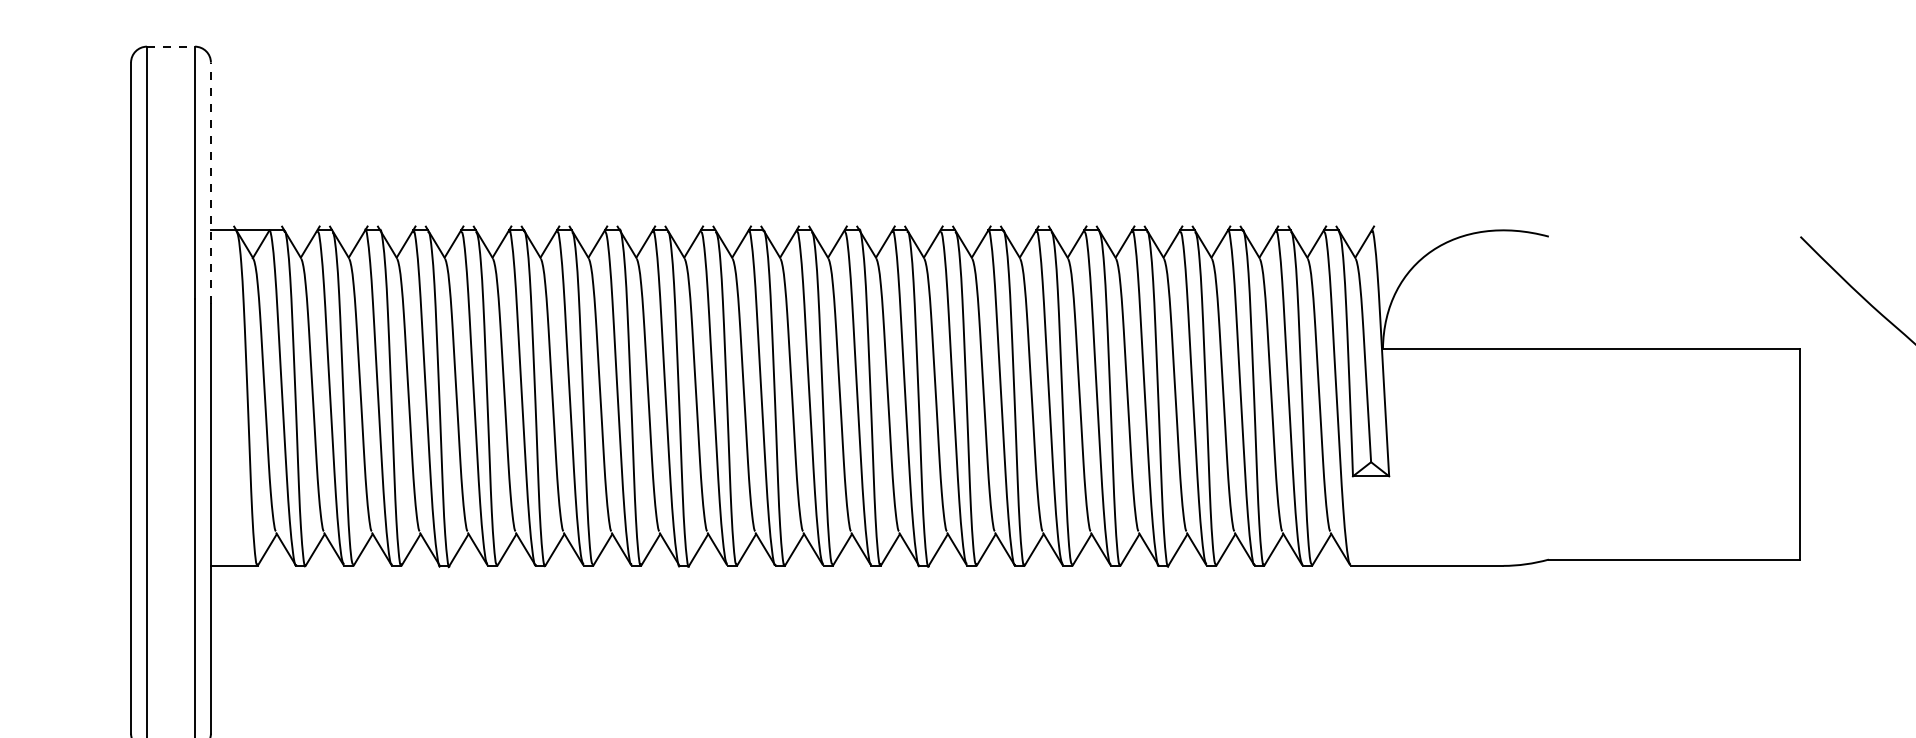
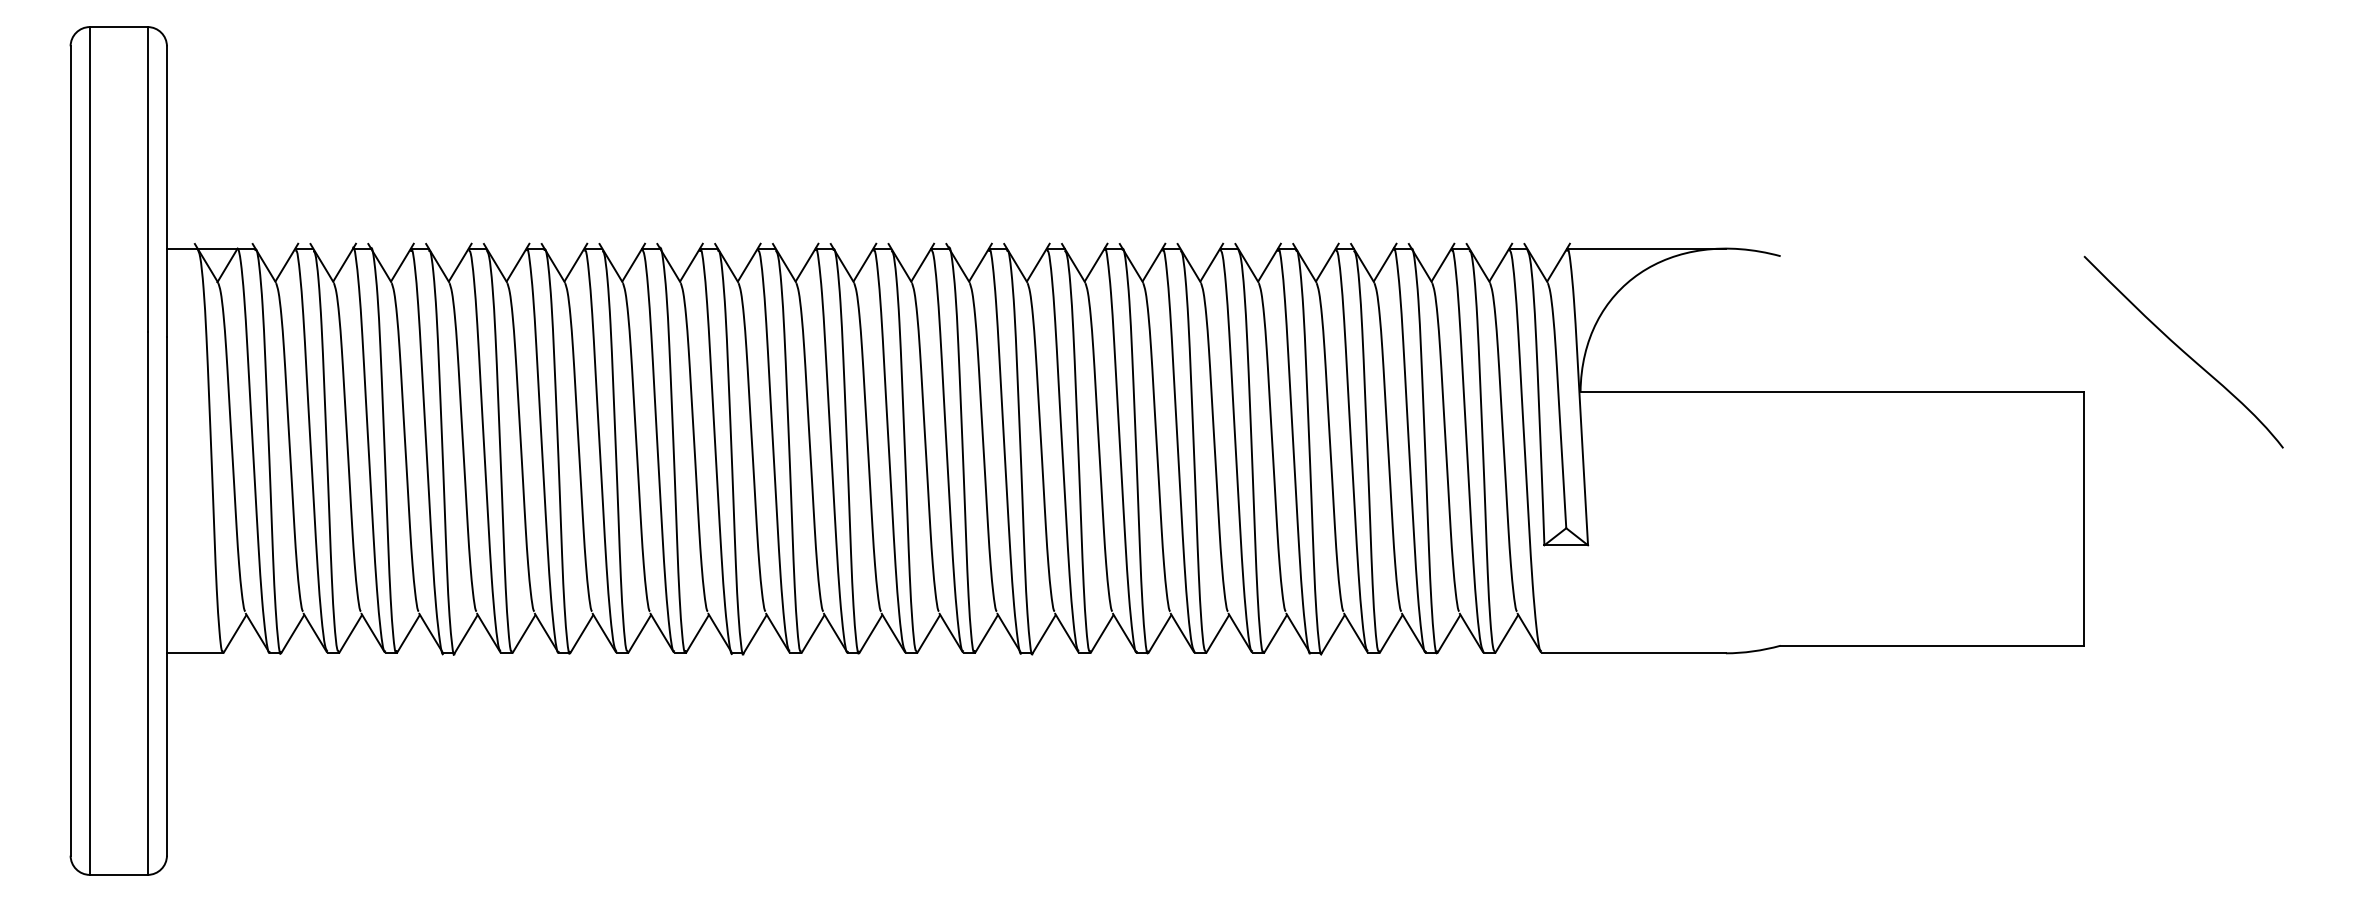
line: (170, 47) -> (118, 27), dashed -> solid
line: (210, 182) -> (166, 191), dashed -> solid
line: (1437, 230) -> (1646, 248), added

